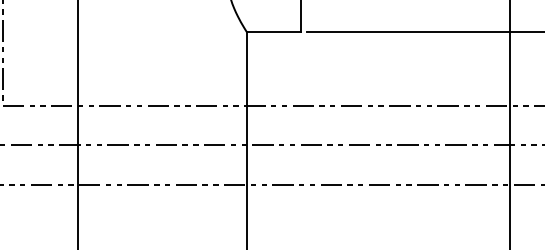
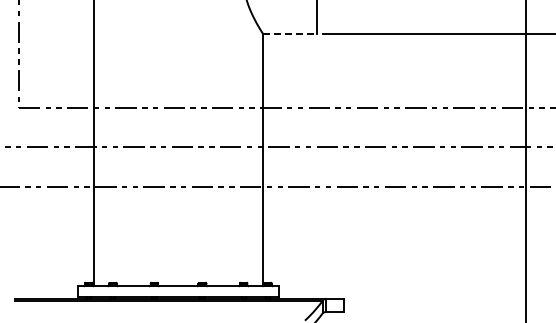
line: (274, 31) -> (290, 33), solid -> dashed

